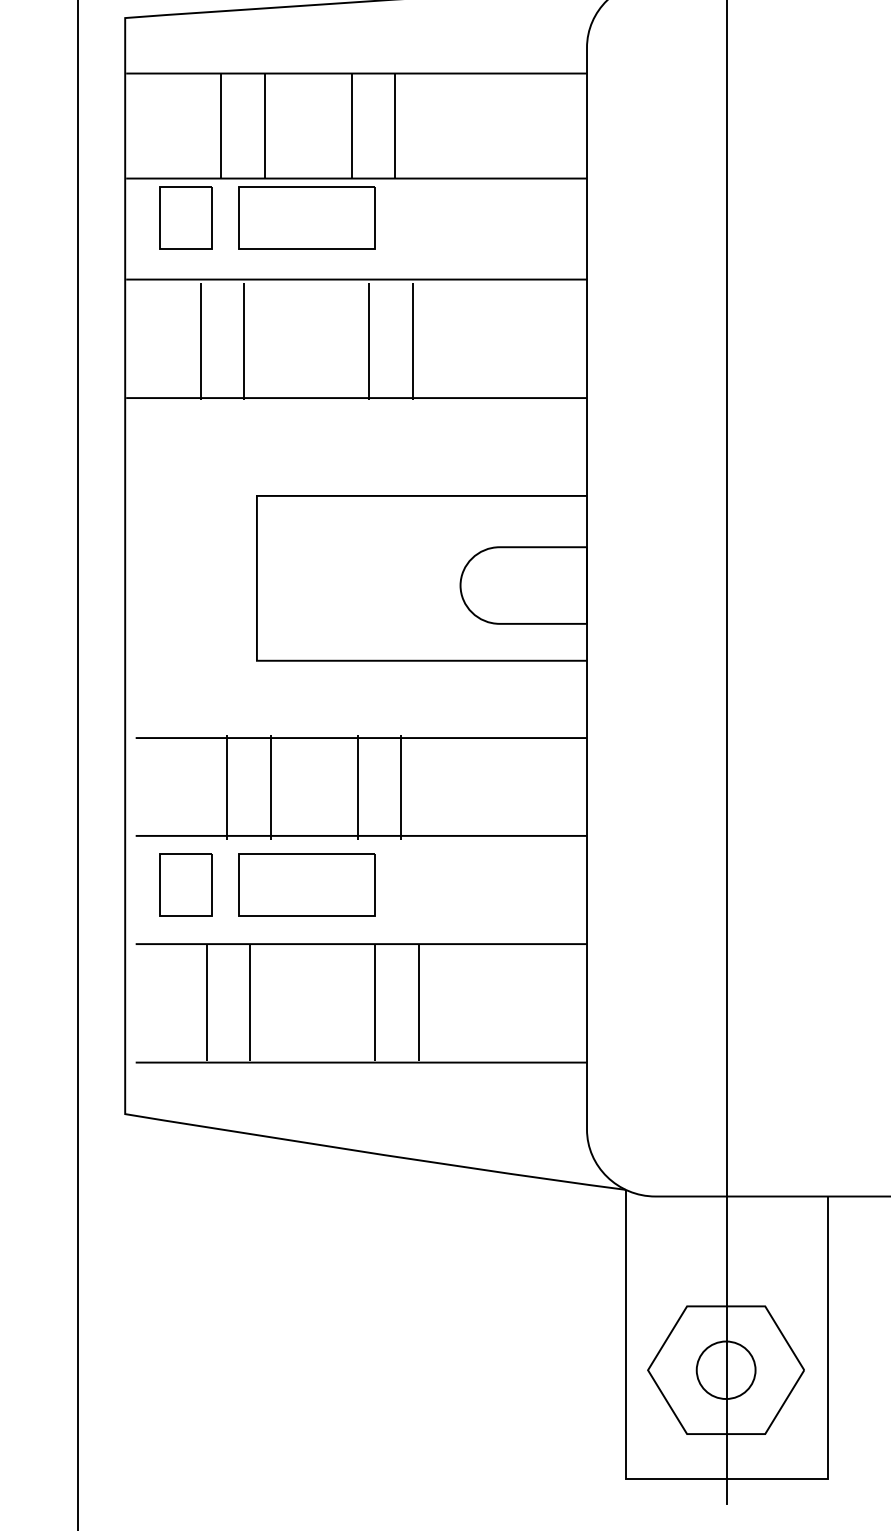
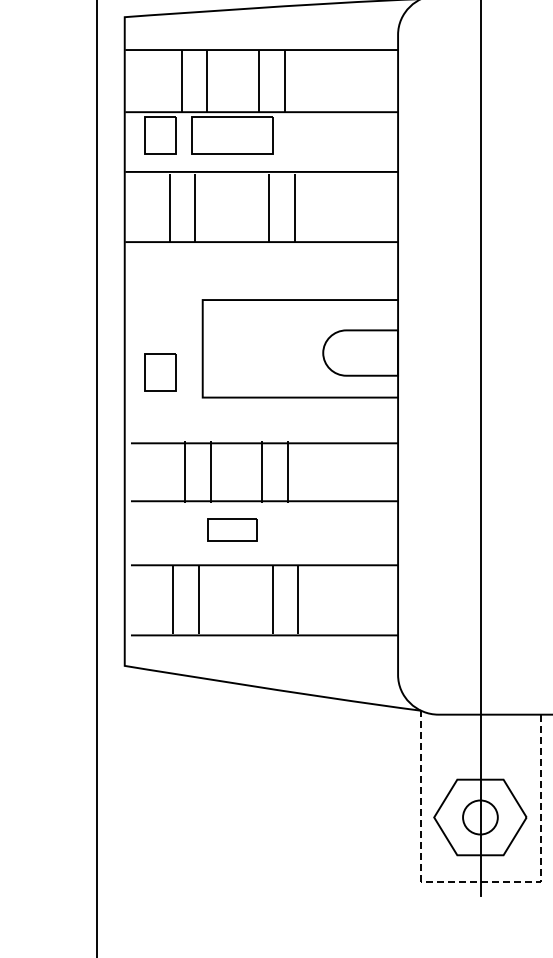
part: (185, 885) -> (160, 372), moved
part: (307, 885) -> (232, 530), size x0.6
line: (722, 1478) -> (478, 881), solid -> dashed

